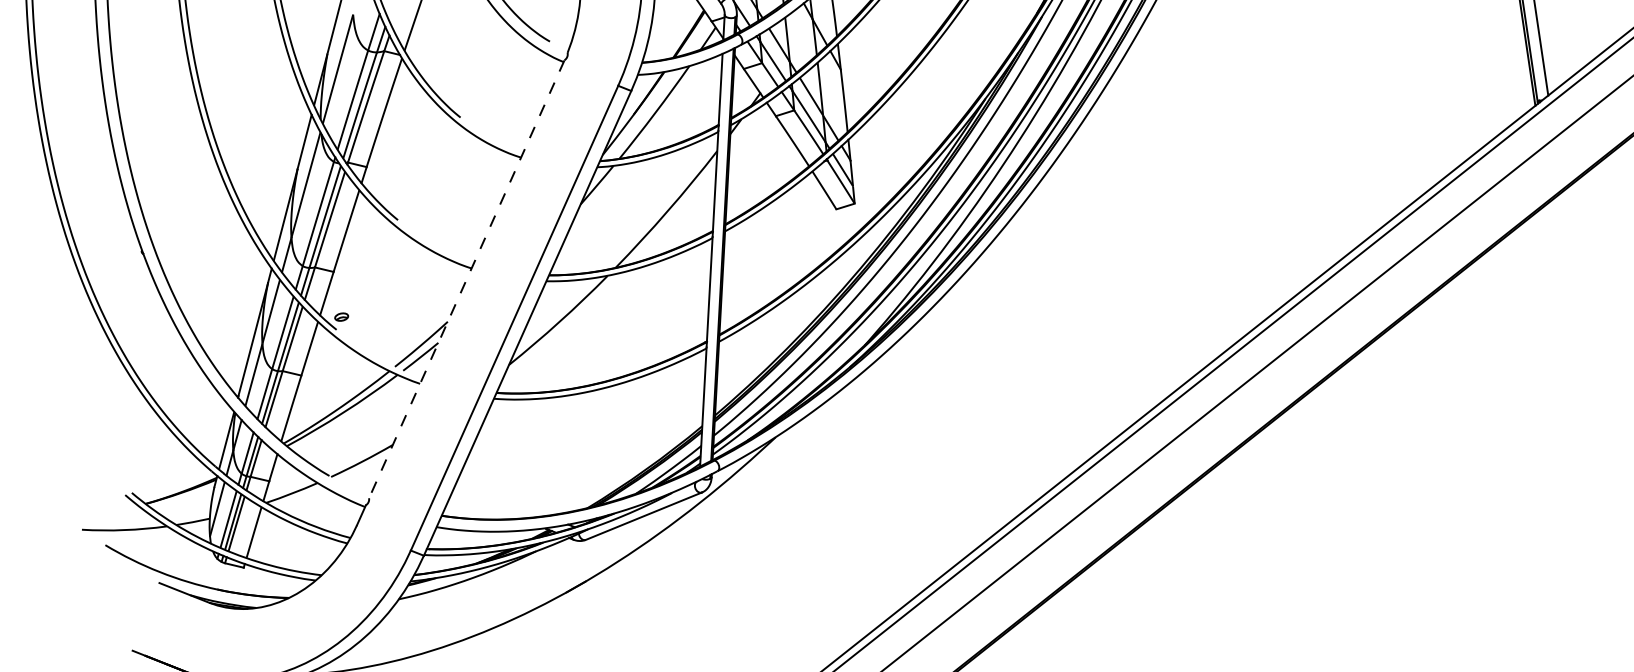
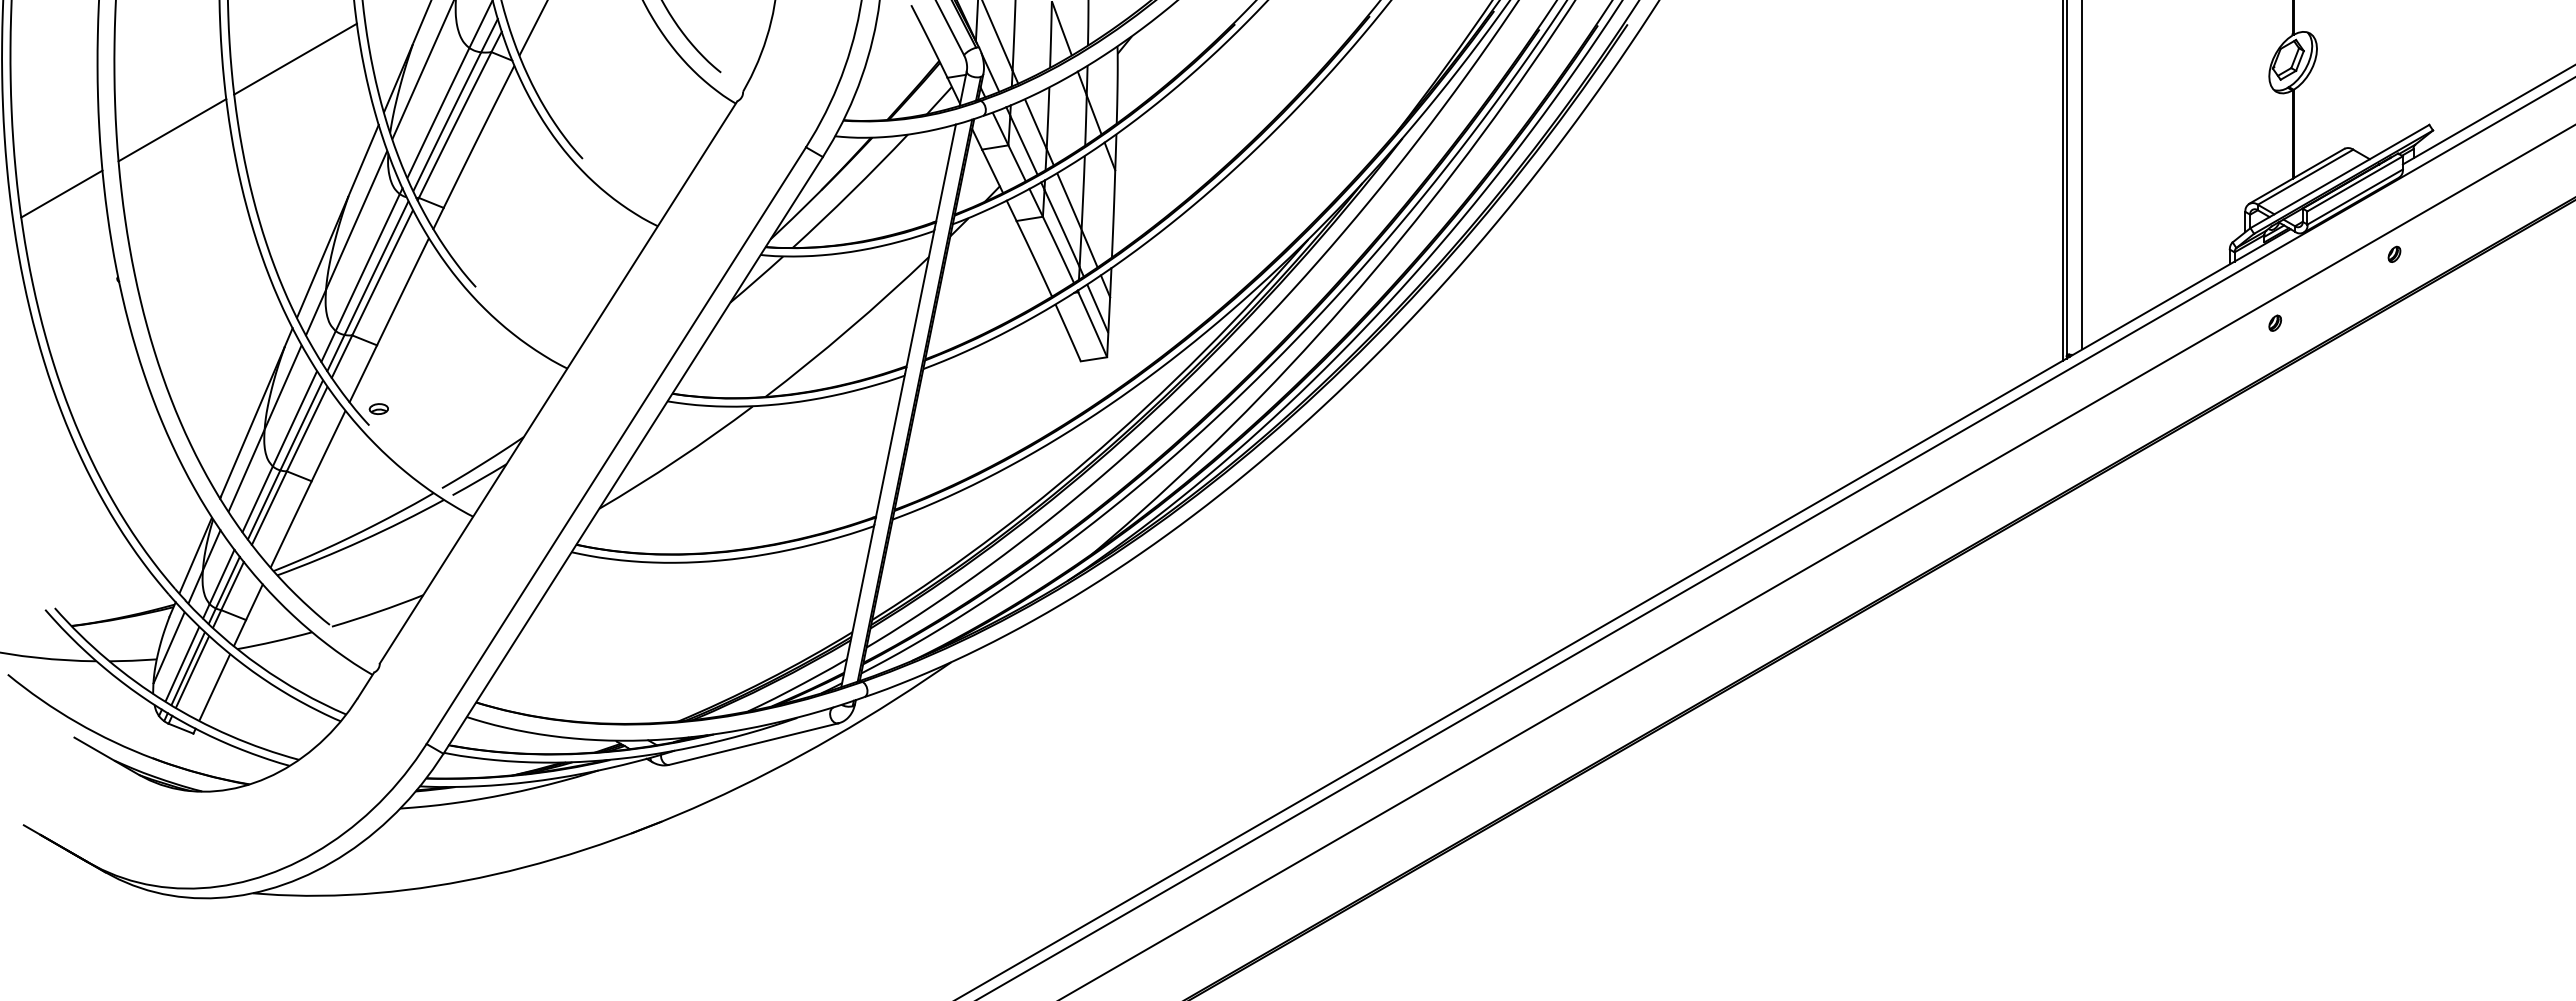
line: (245, 76) -> (295, 58), added
line: (165, 140) -> (172, 130), added
line: (93, 197) -> (61, 193), added
line: (466, 279) -> (558, 382), dashed -> solid

